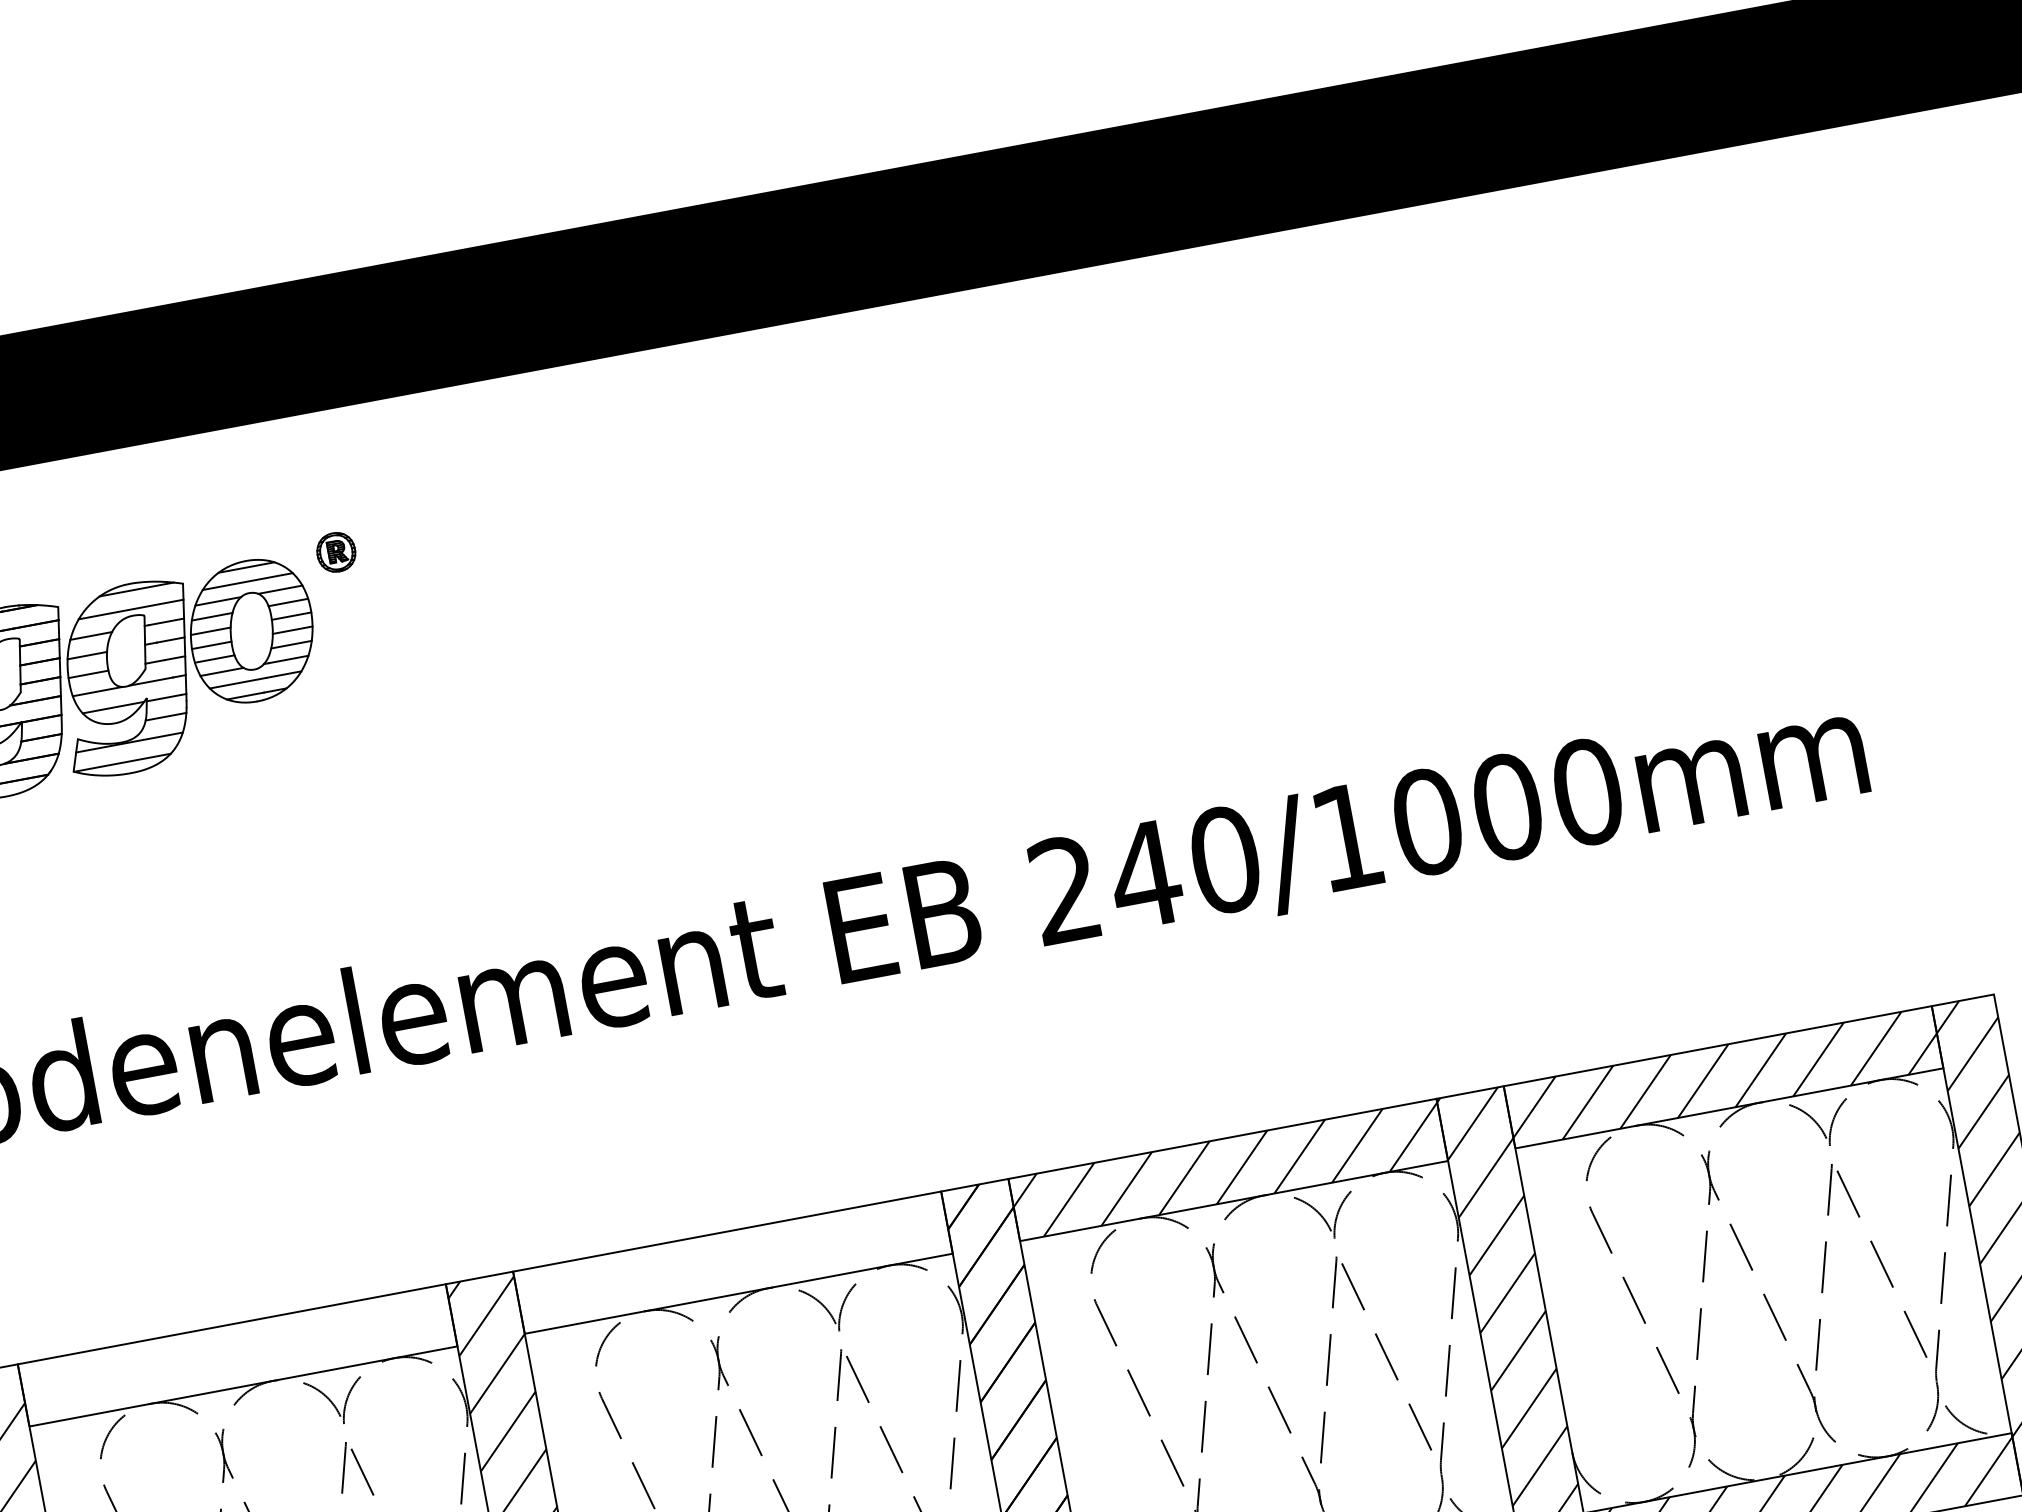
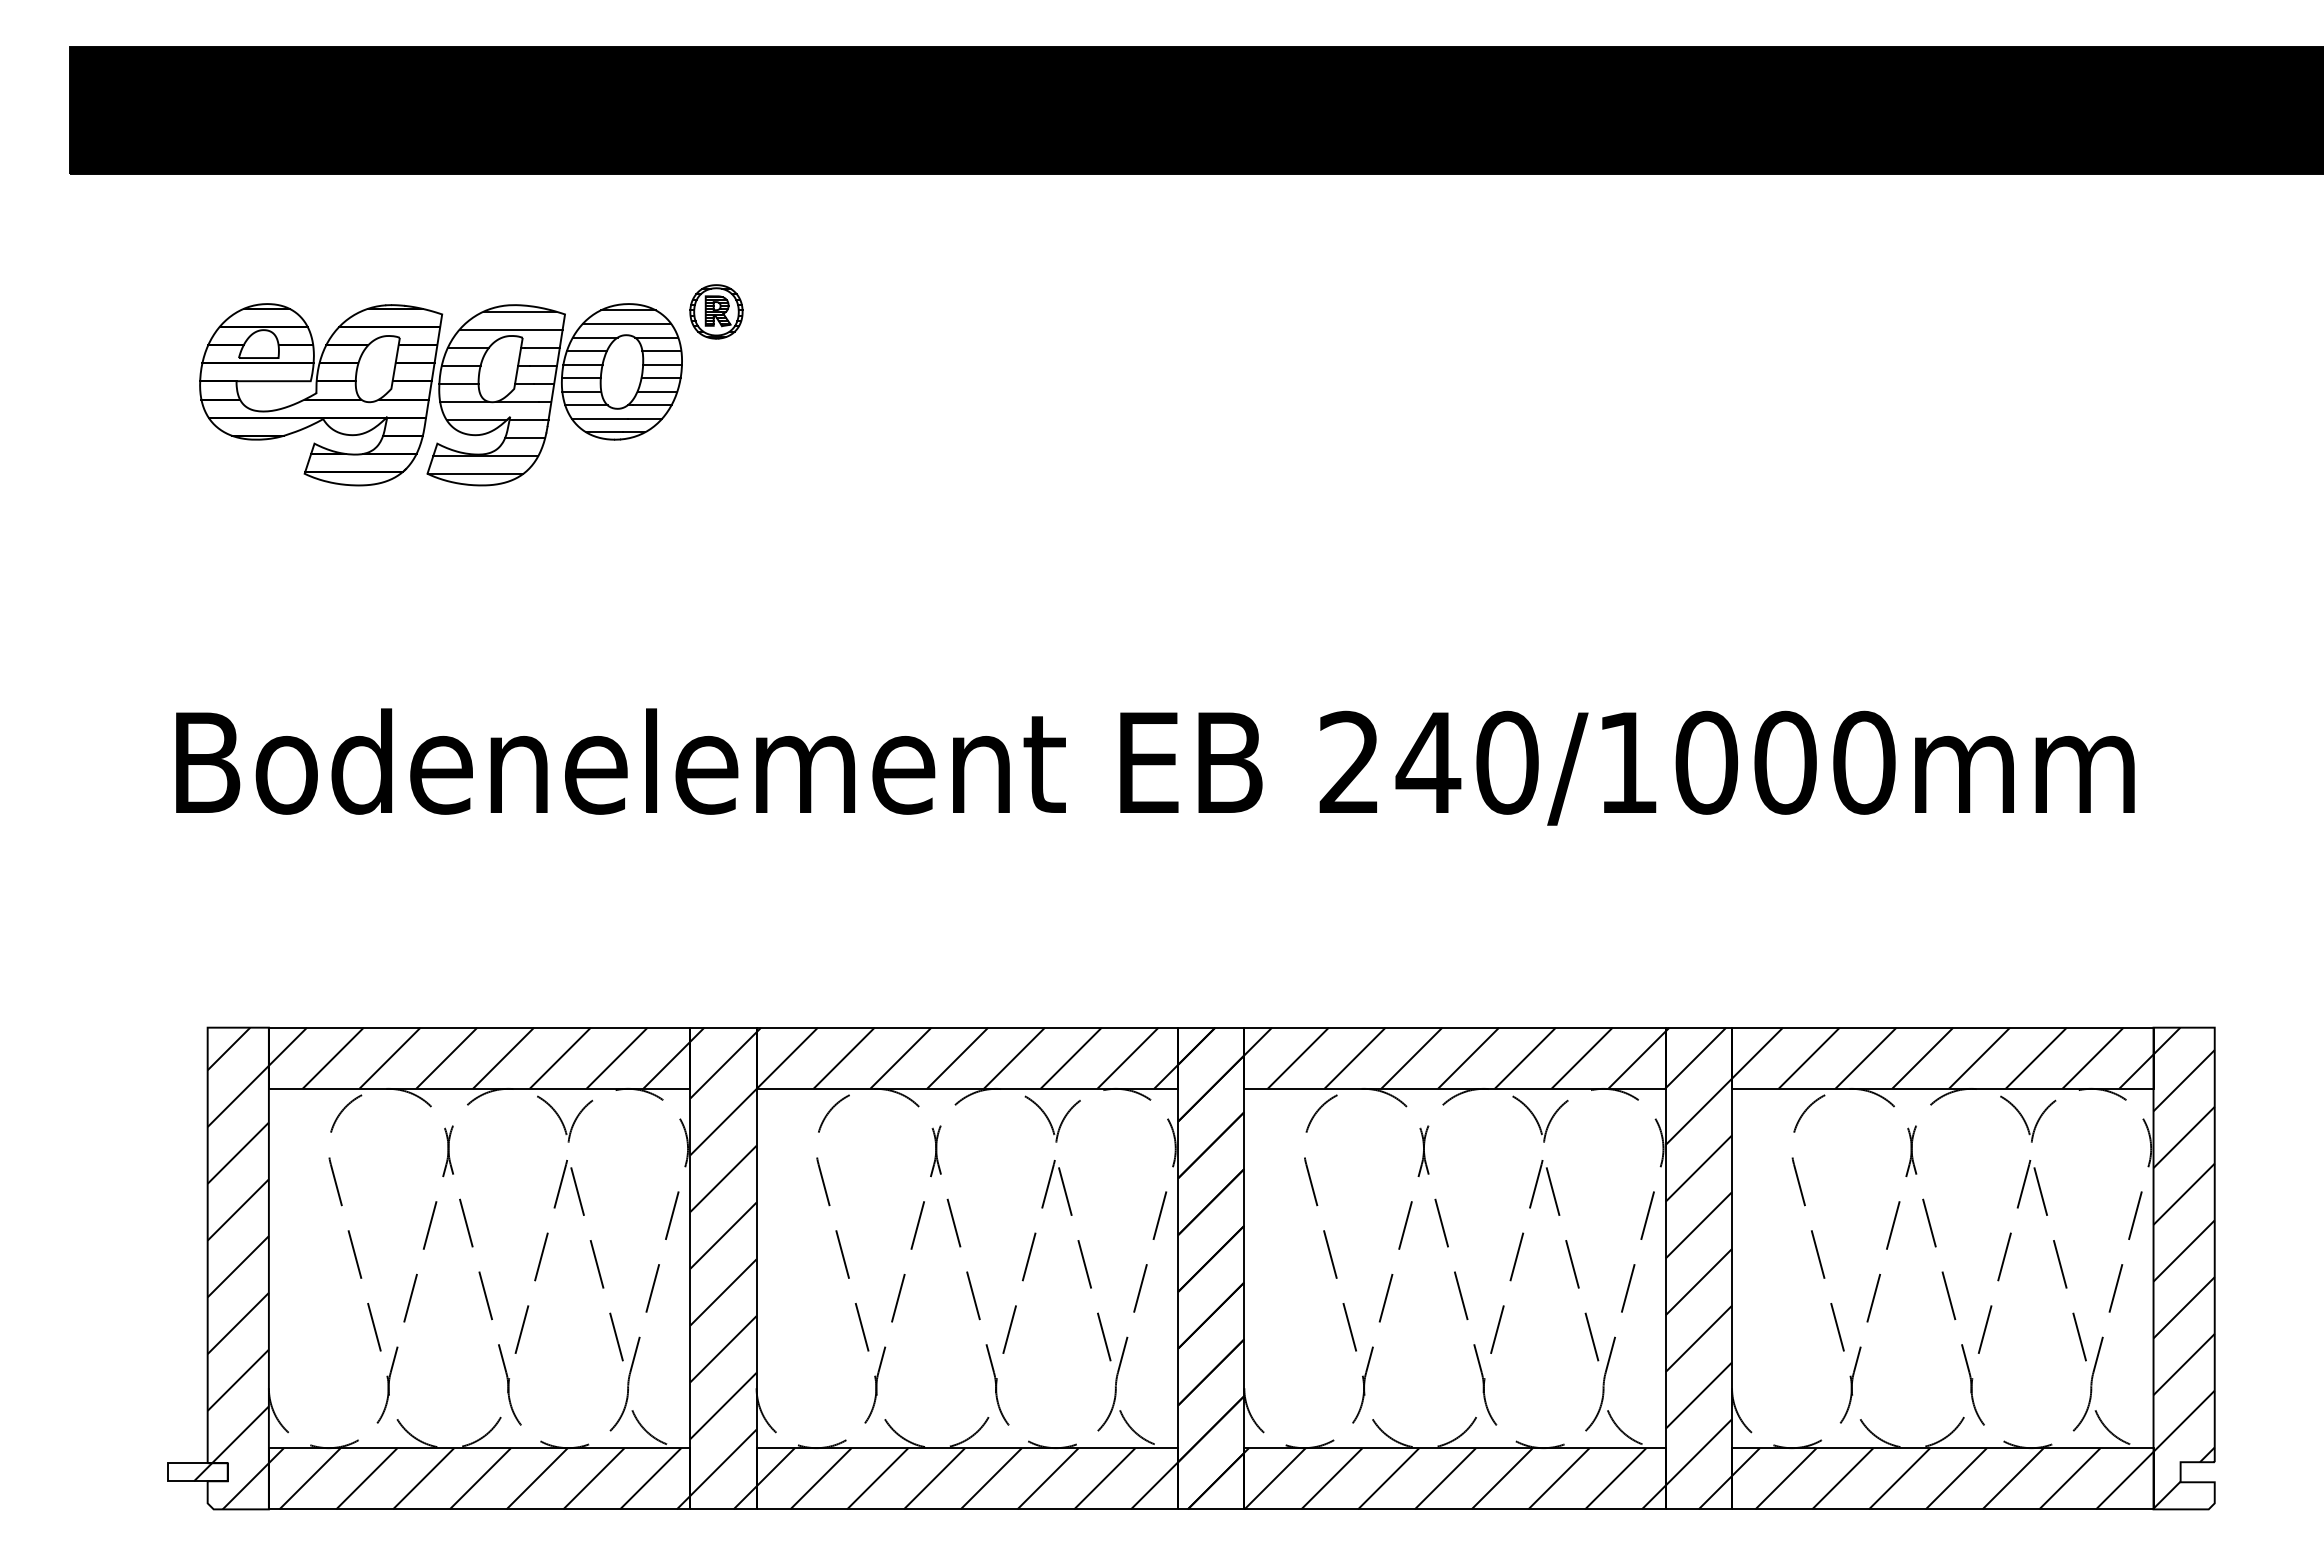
part: (336, 551) -> (716, 311), size x1.43
hatch: (732, 1261) -> (967, 1057), added
hatch: (237, 1354) -> (479, 1057), added

